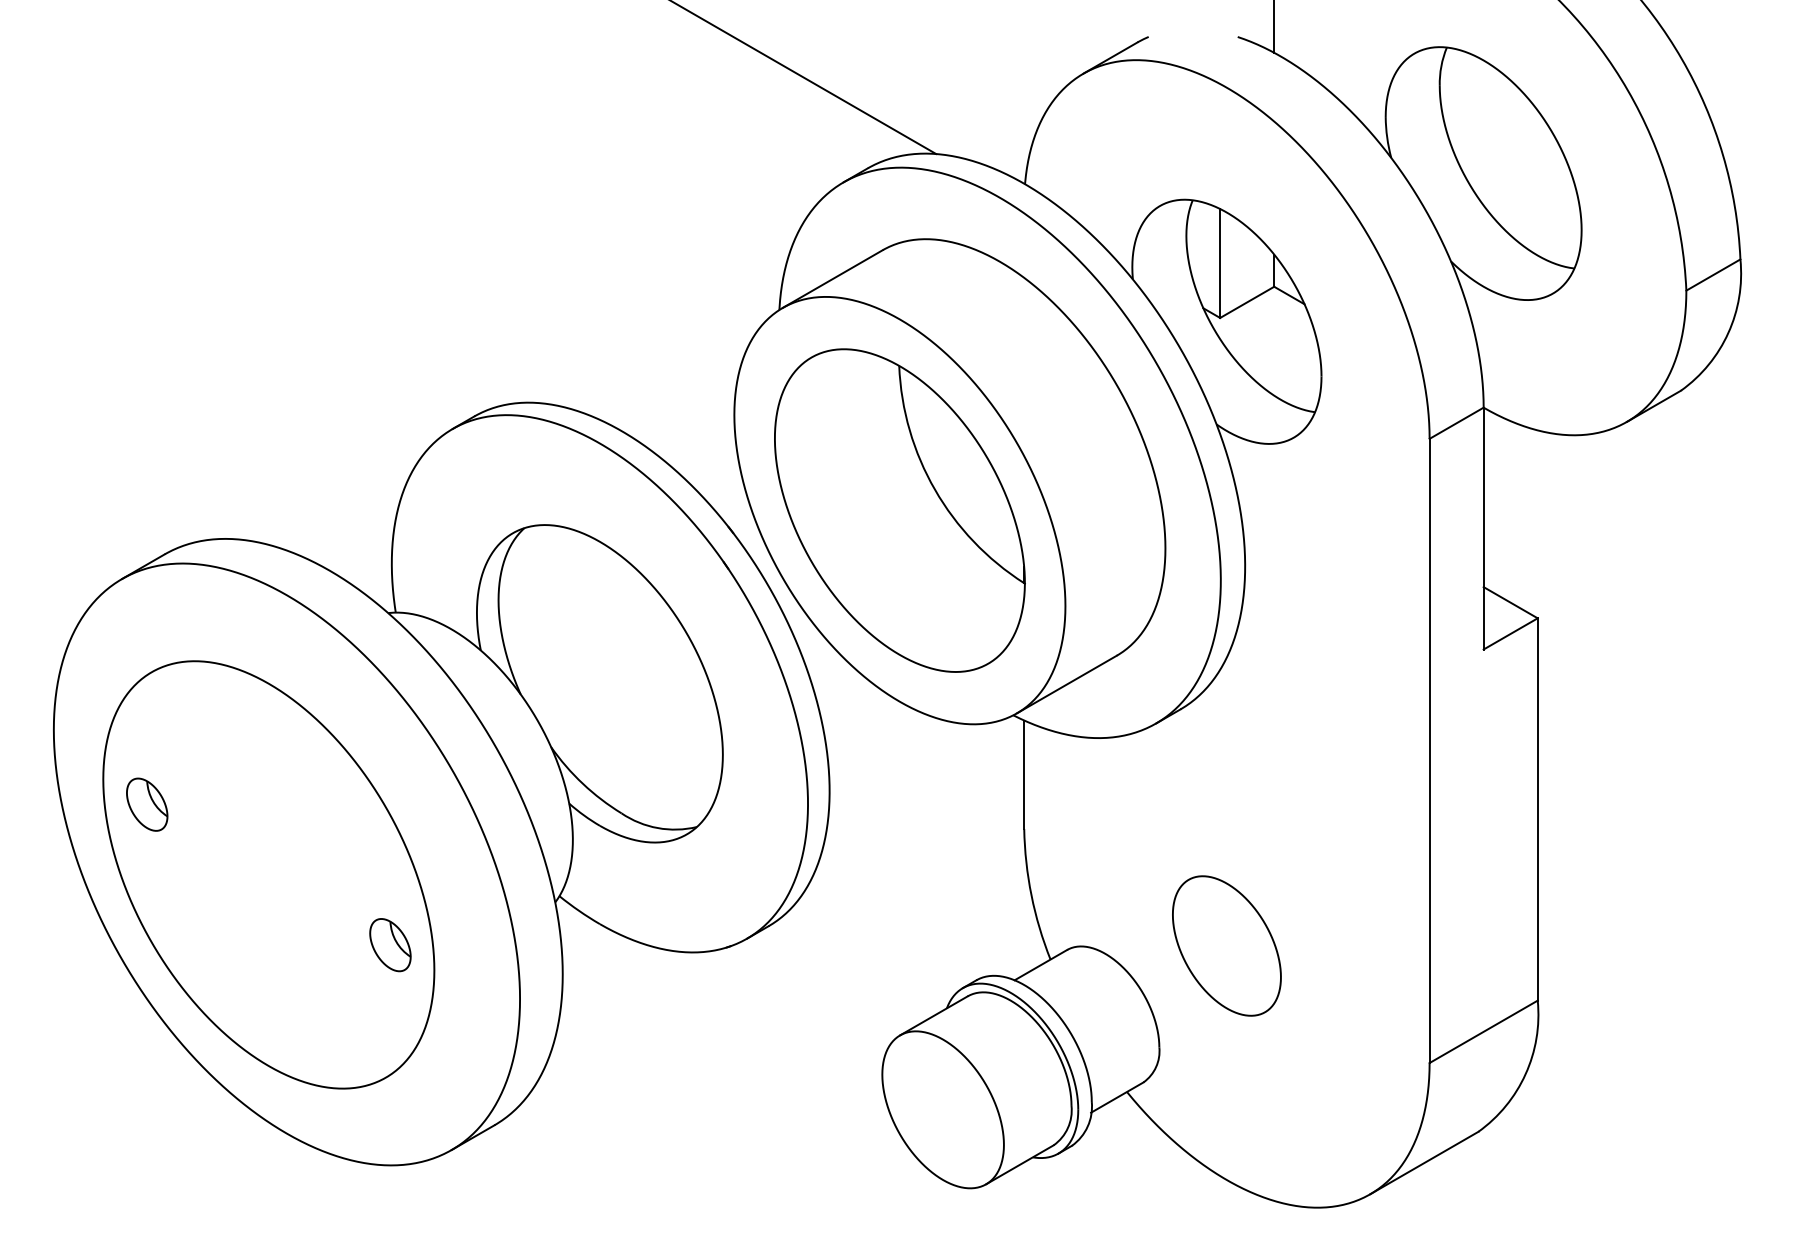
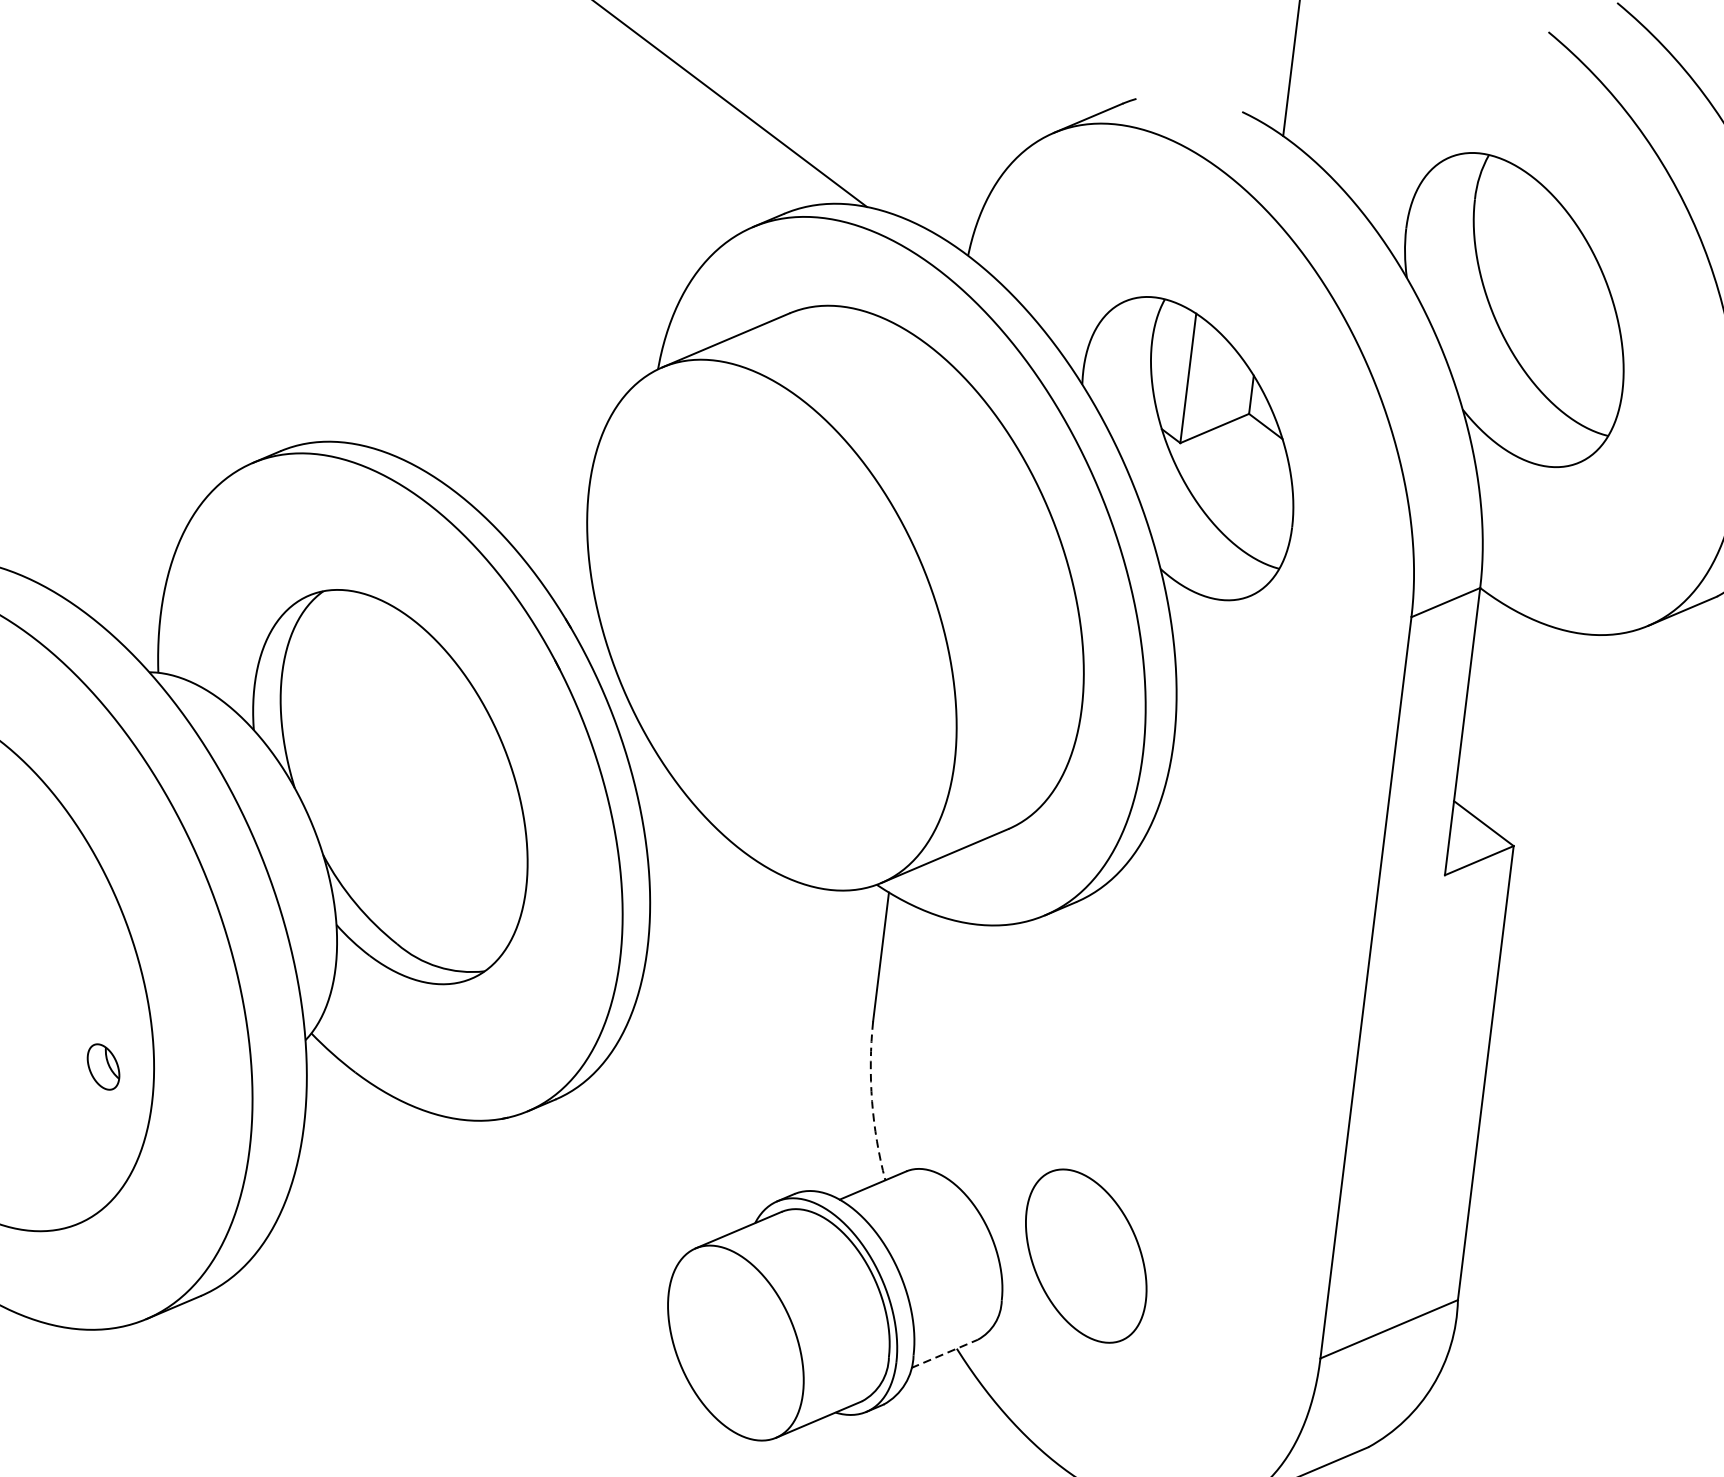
part: (899, 510) -> (771, 624), removed
arc: (1031, 895) -> (872, 1101), solid -> dashed
part: (390, 945) -> (103, 1067), size x0.7
part: (1226, 945) -> (1085, 1255), moved
line: (1117, 1097) -> (944, 1353), solid -> dashed

